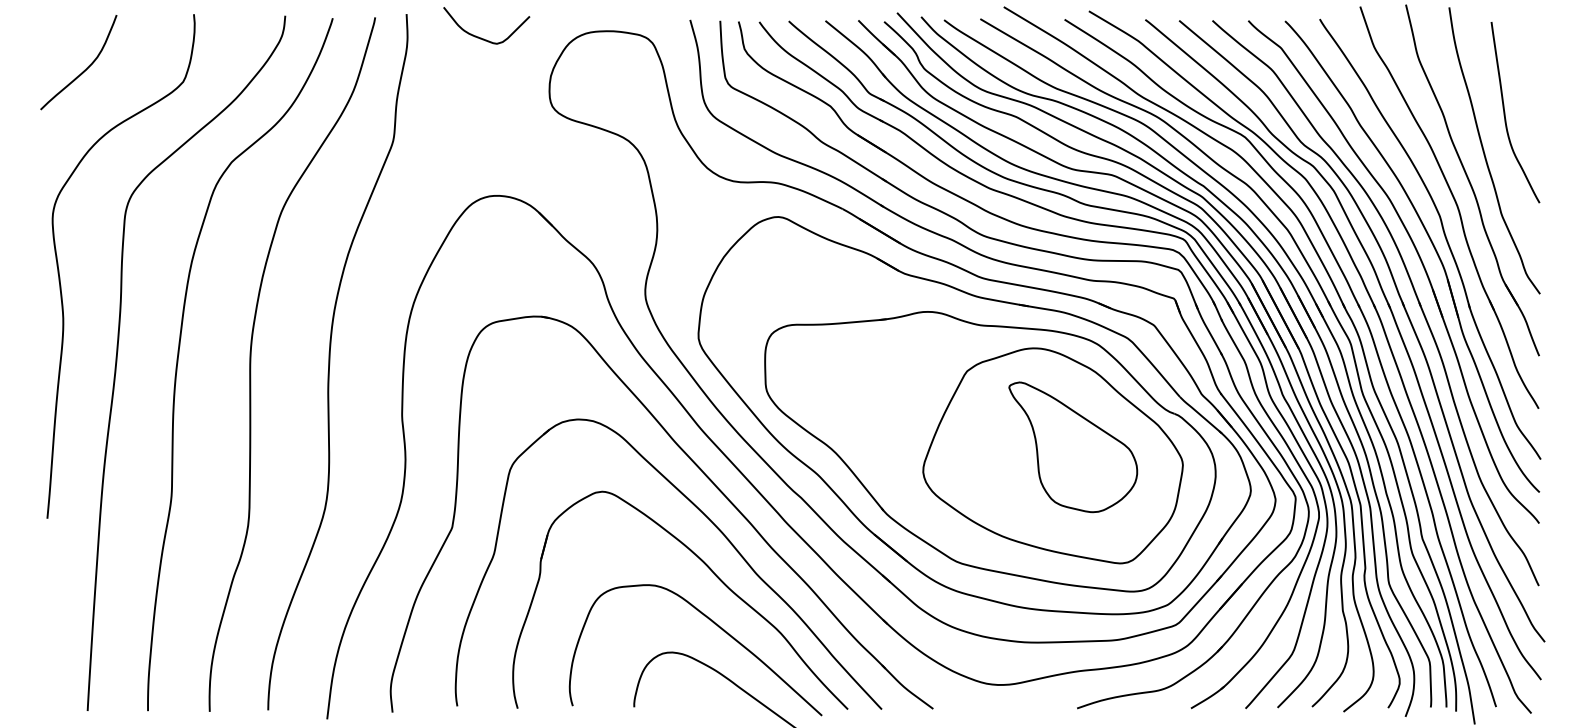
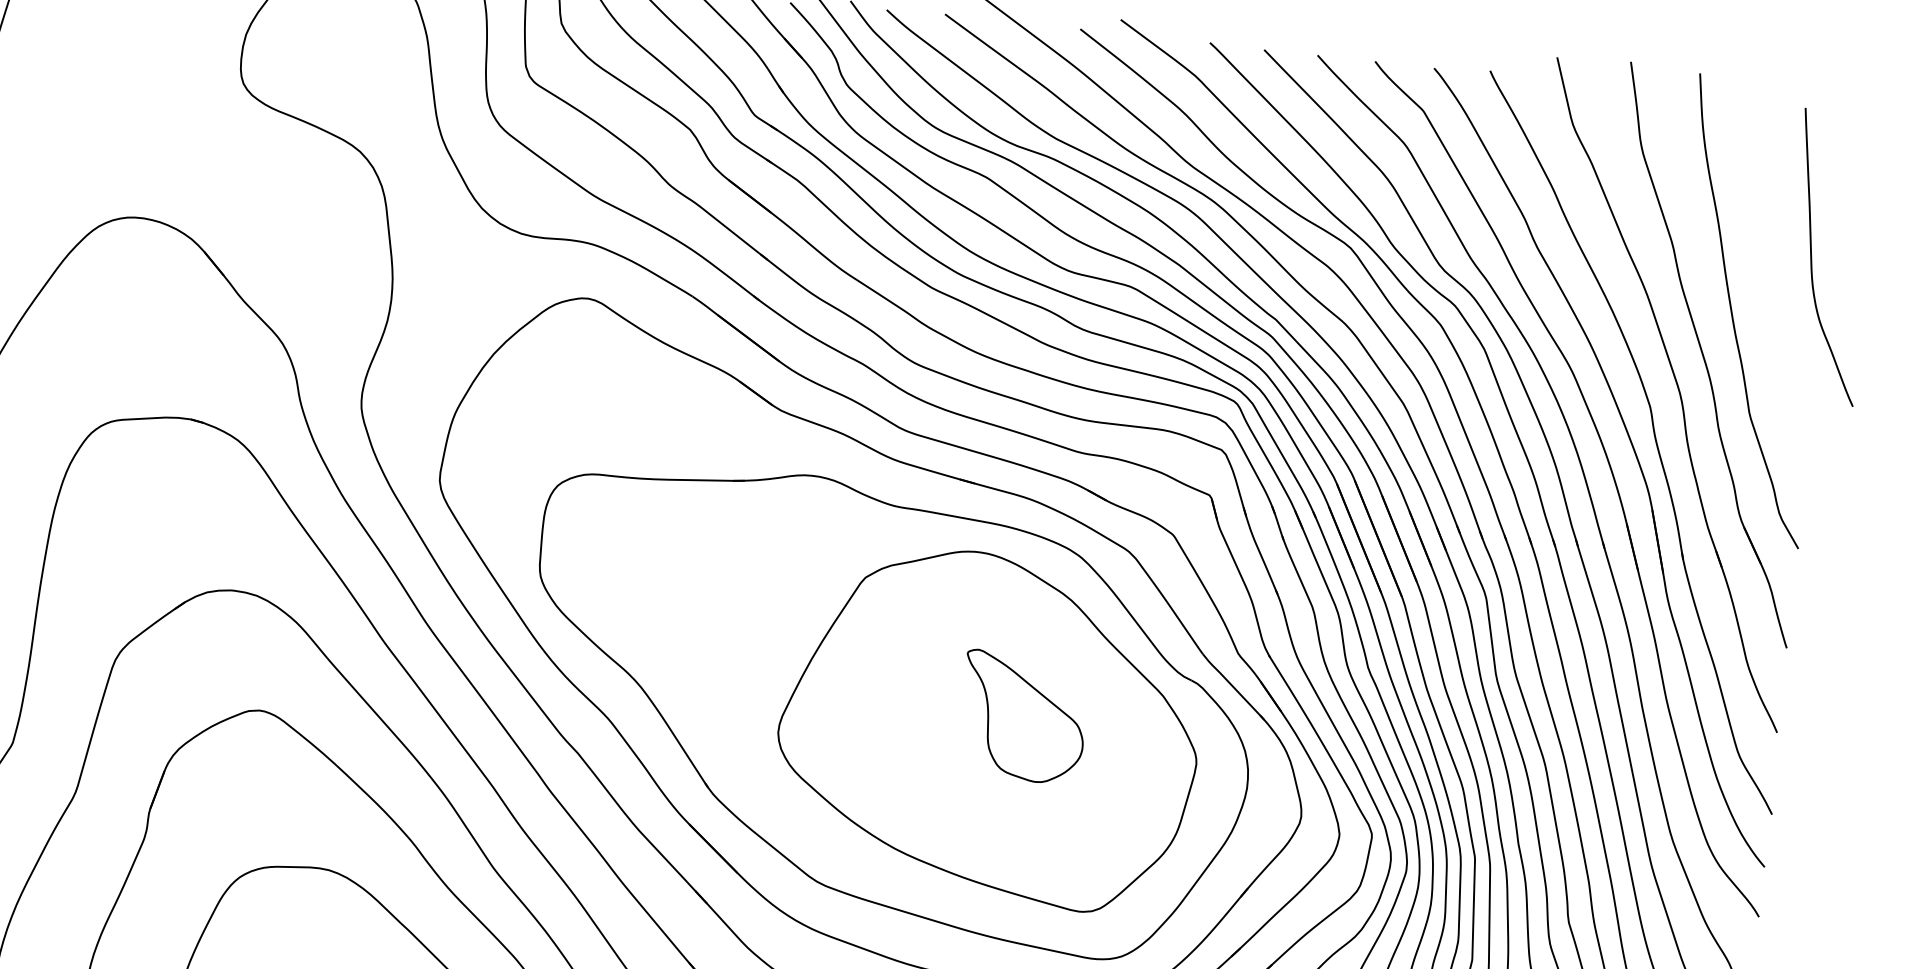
curve: (1505, 112) -> (1813, 255), moved
part: (1073, 447) -> (1023, 717), size x0.6

